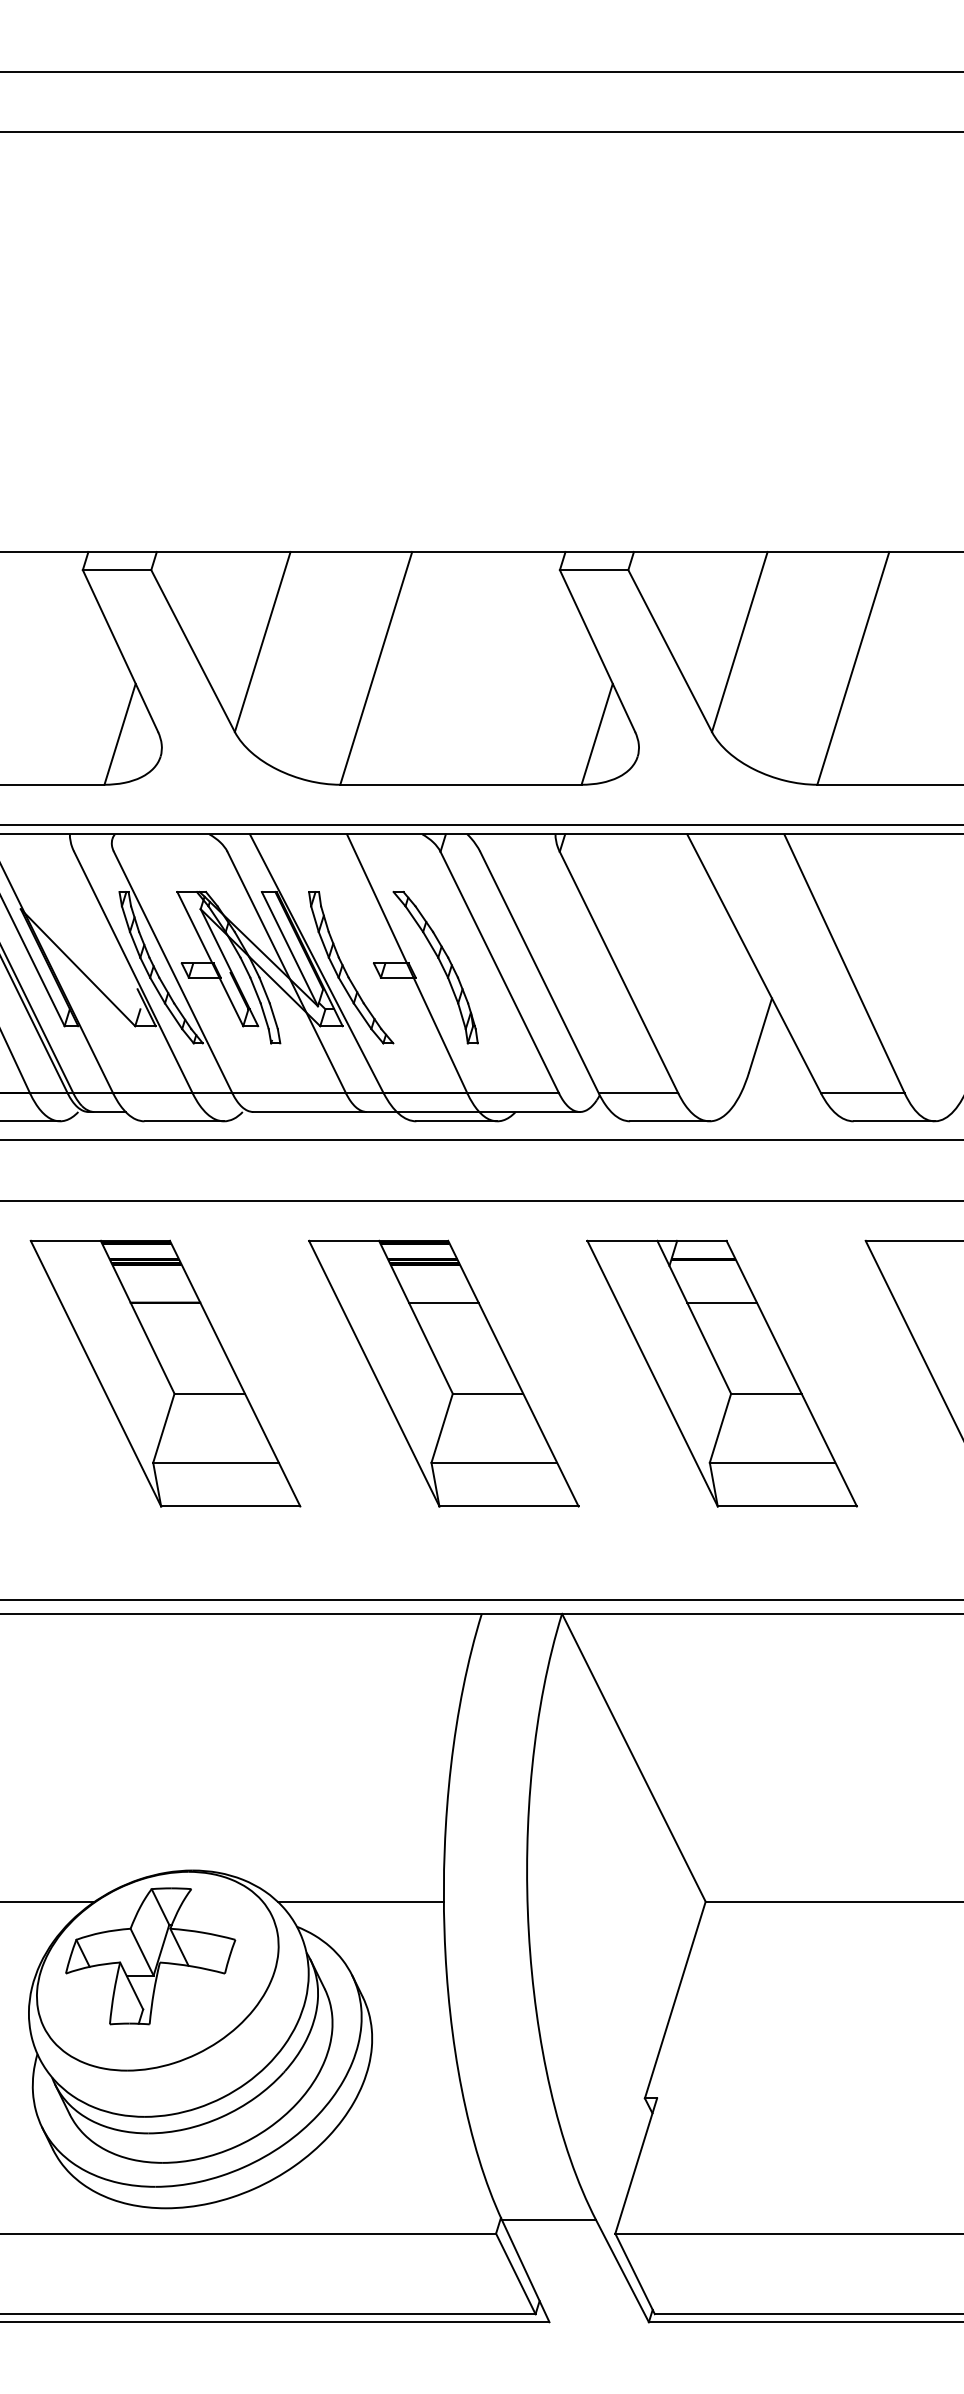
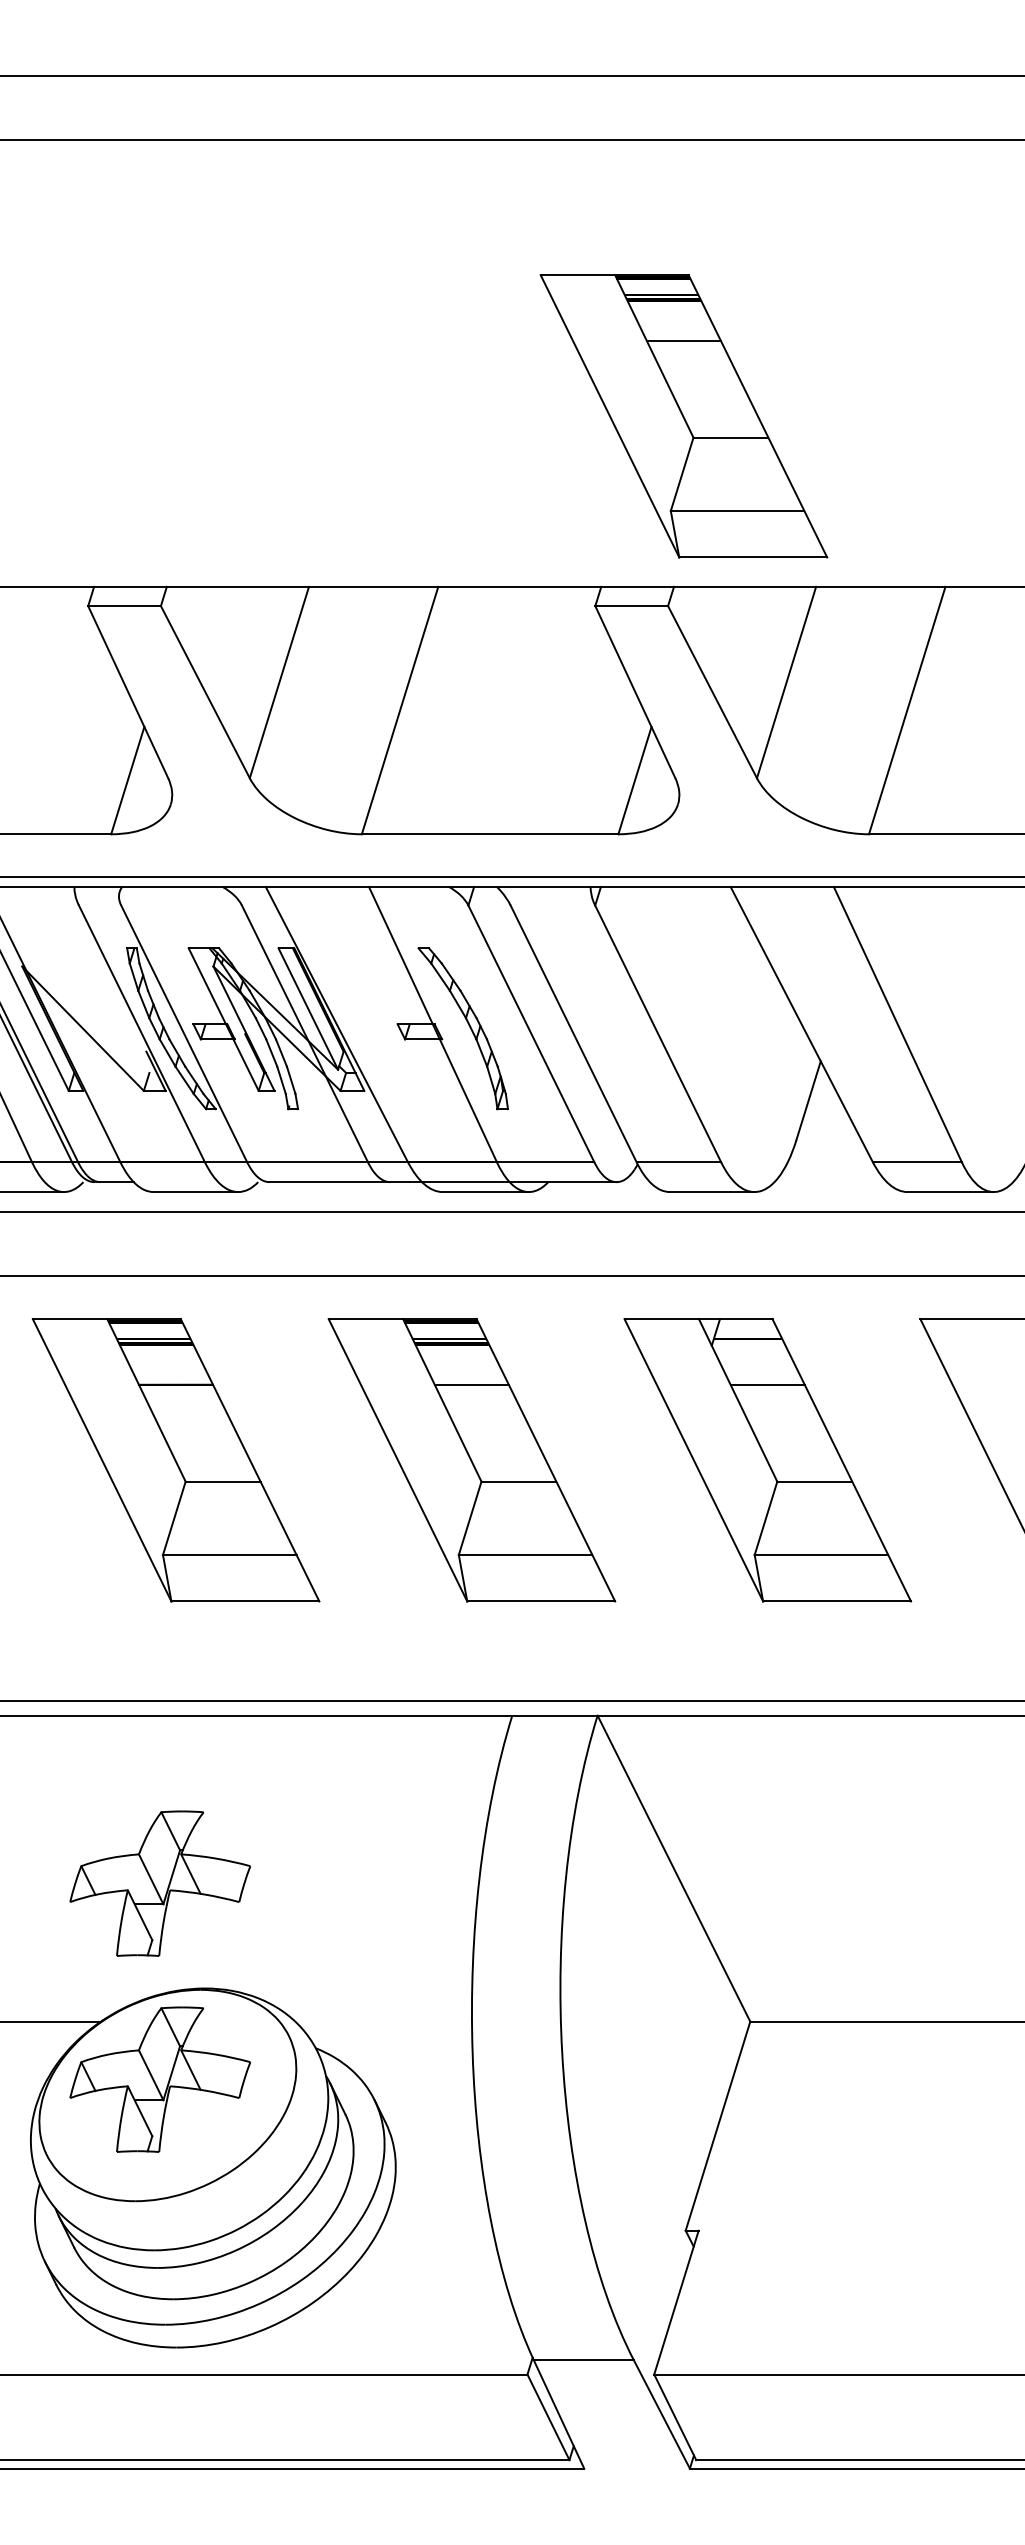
part: (642, 391) -> (683, 416), added
part: (345, 969) -> (367, 1030), removed
part: (150, 1771) -> (160, 1883), added
line: (360, 1901) -> (383, 2021), removed

